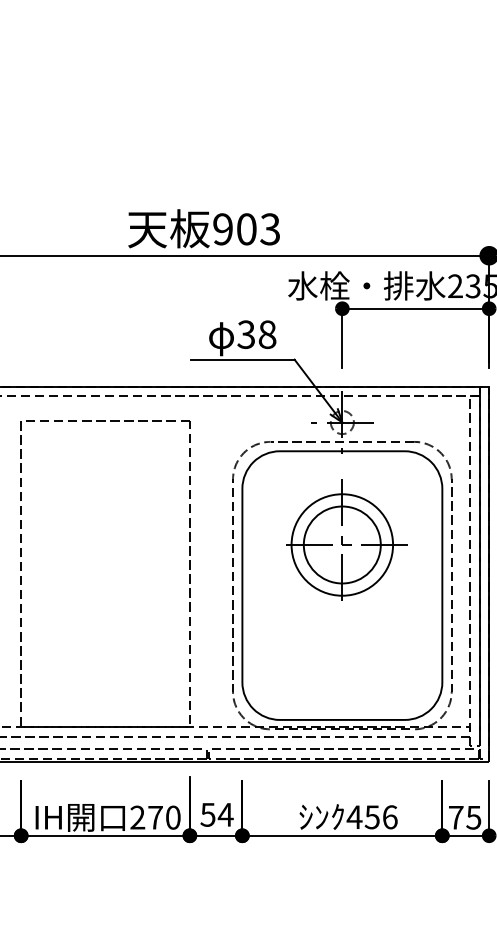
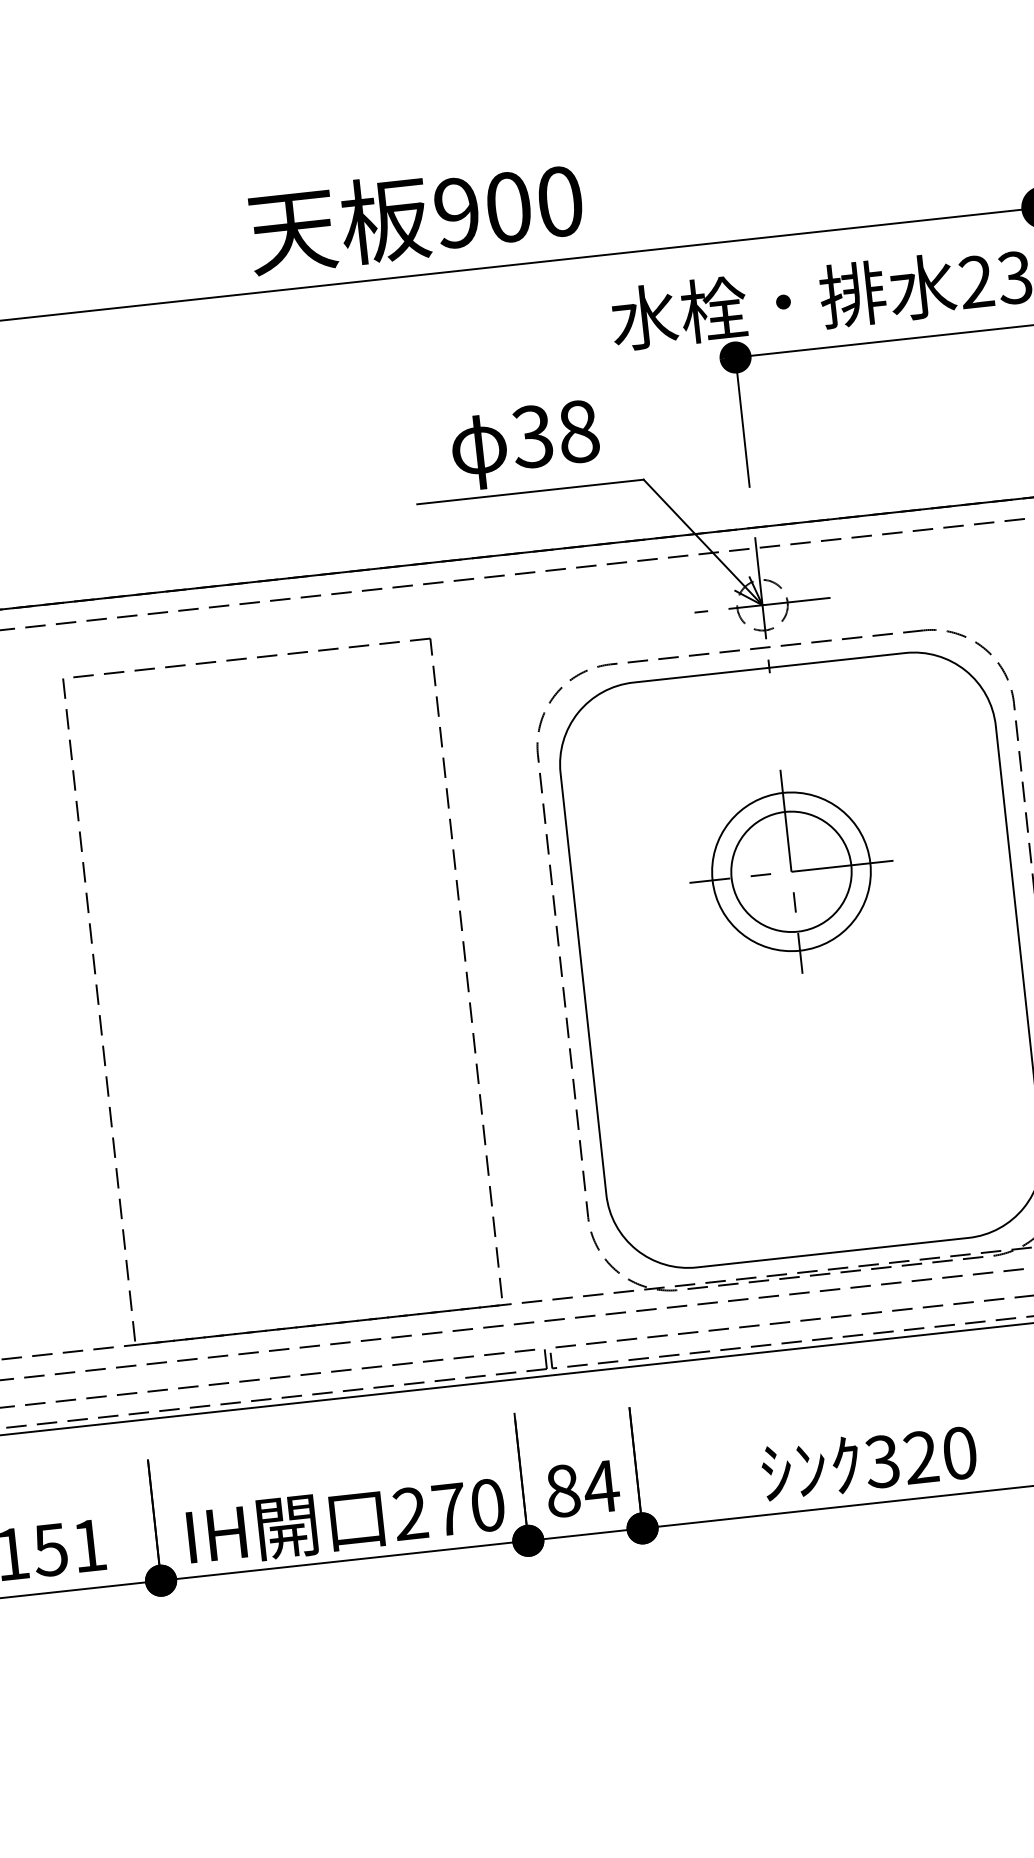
text: (270, 229) -> (560, 202), 903 -> 900
part: (342, 544) -> (791, 870), size x0.71
text: (207, 814) -> (561, 1490), 54 -> 84
text: (371, 817) -> (919, 1458), 456 -> 320

